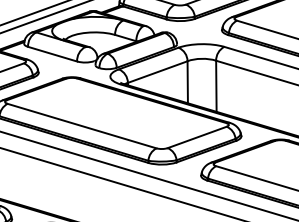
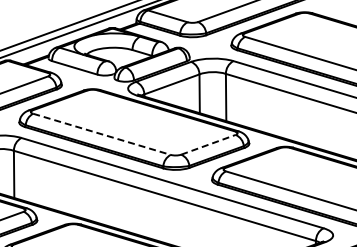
line: (81, 126) -> (101, 134), solid -> dashed
line: (197, 137) -> (208, 144), solid -> dashed

